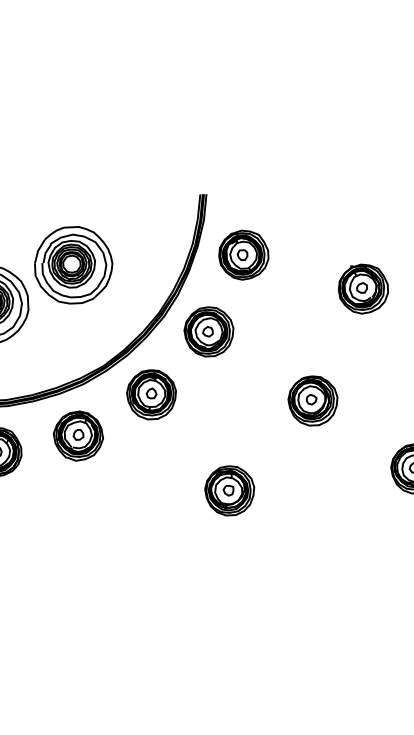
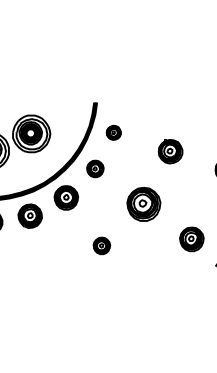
part: (243, 254) -> (113, 132), size x0.6
part: (209, 330) -> (95, 168), size x0.7
part: (312, 401) -> (143, 204), size x1.4
part: (228, 490) -> (101, 245), size x0.7

